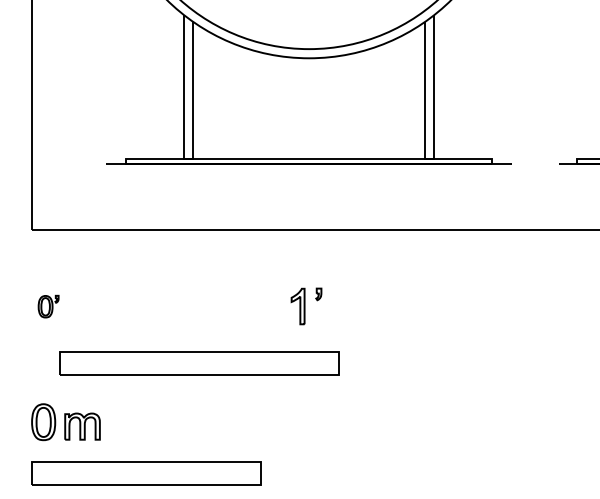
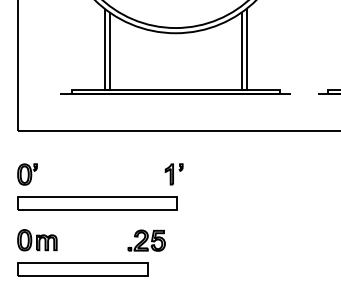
part: (48, 306) -> (27, 174), size x1.67
part: (199, 362) -> (97, 203), moved
part: (257, 422) -> (146, 240), added

